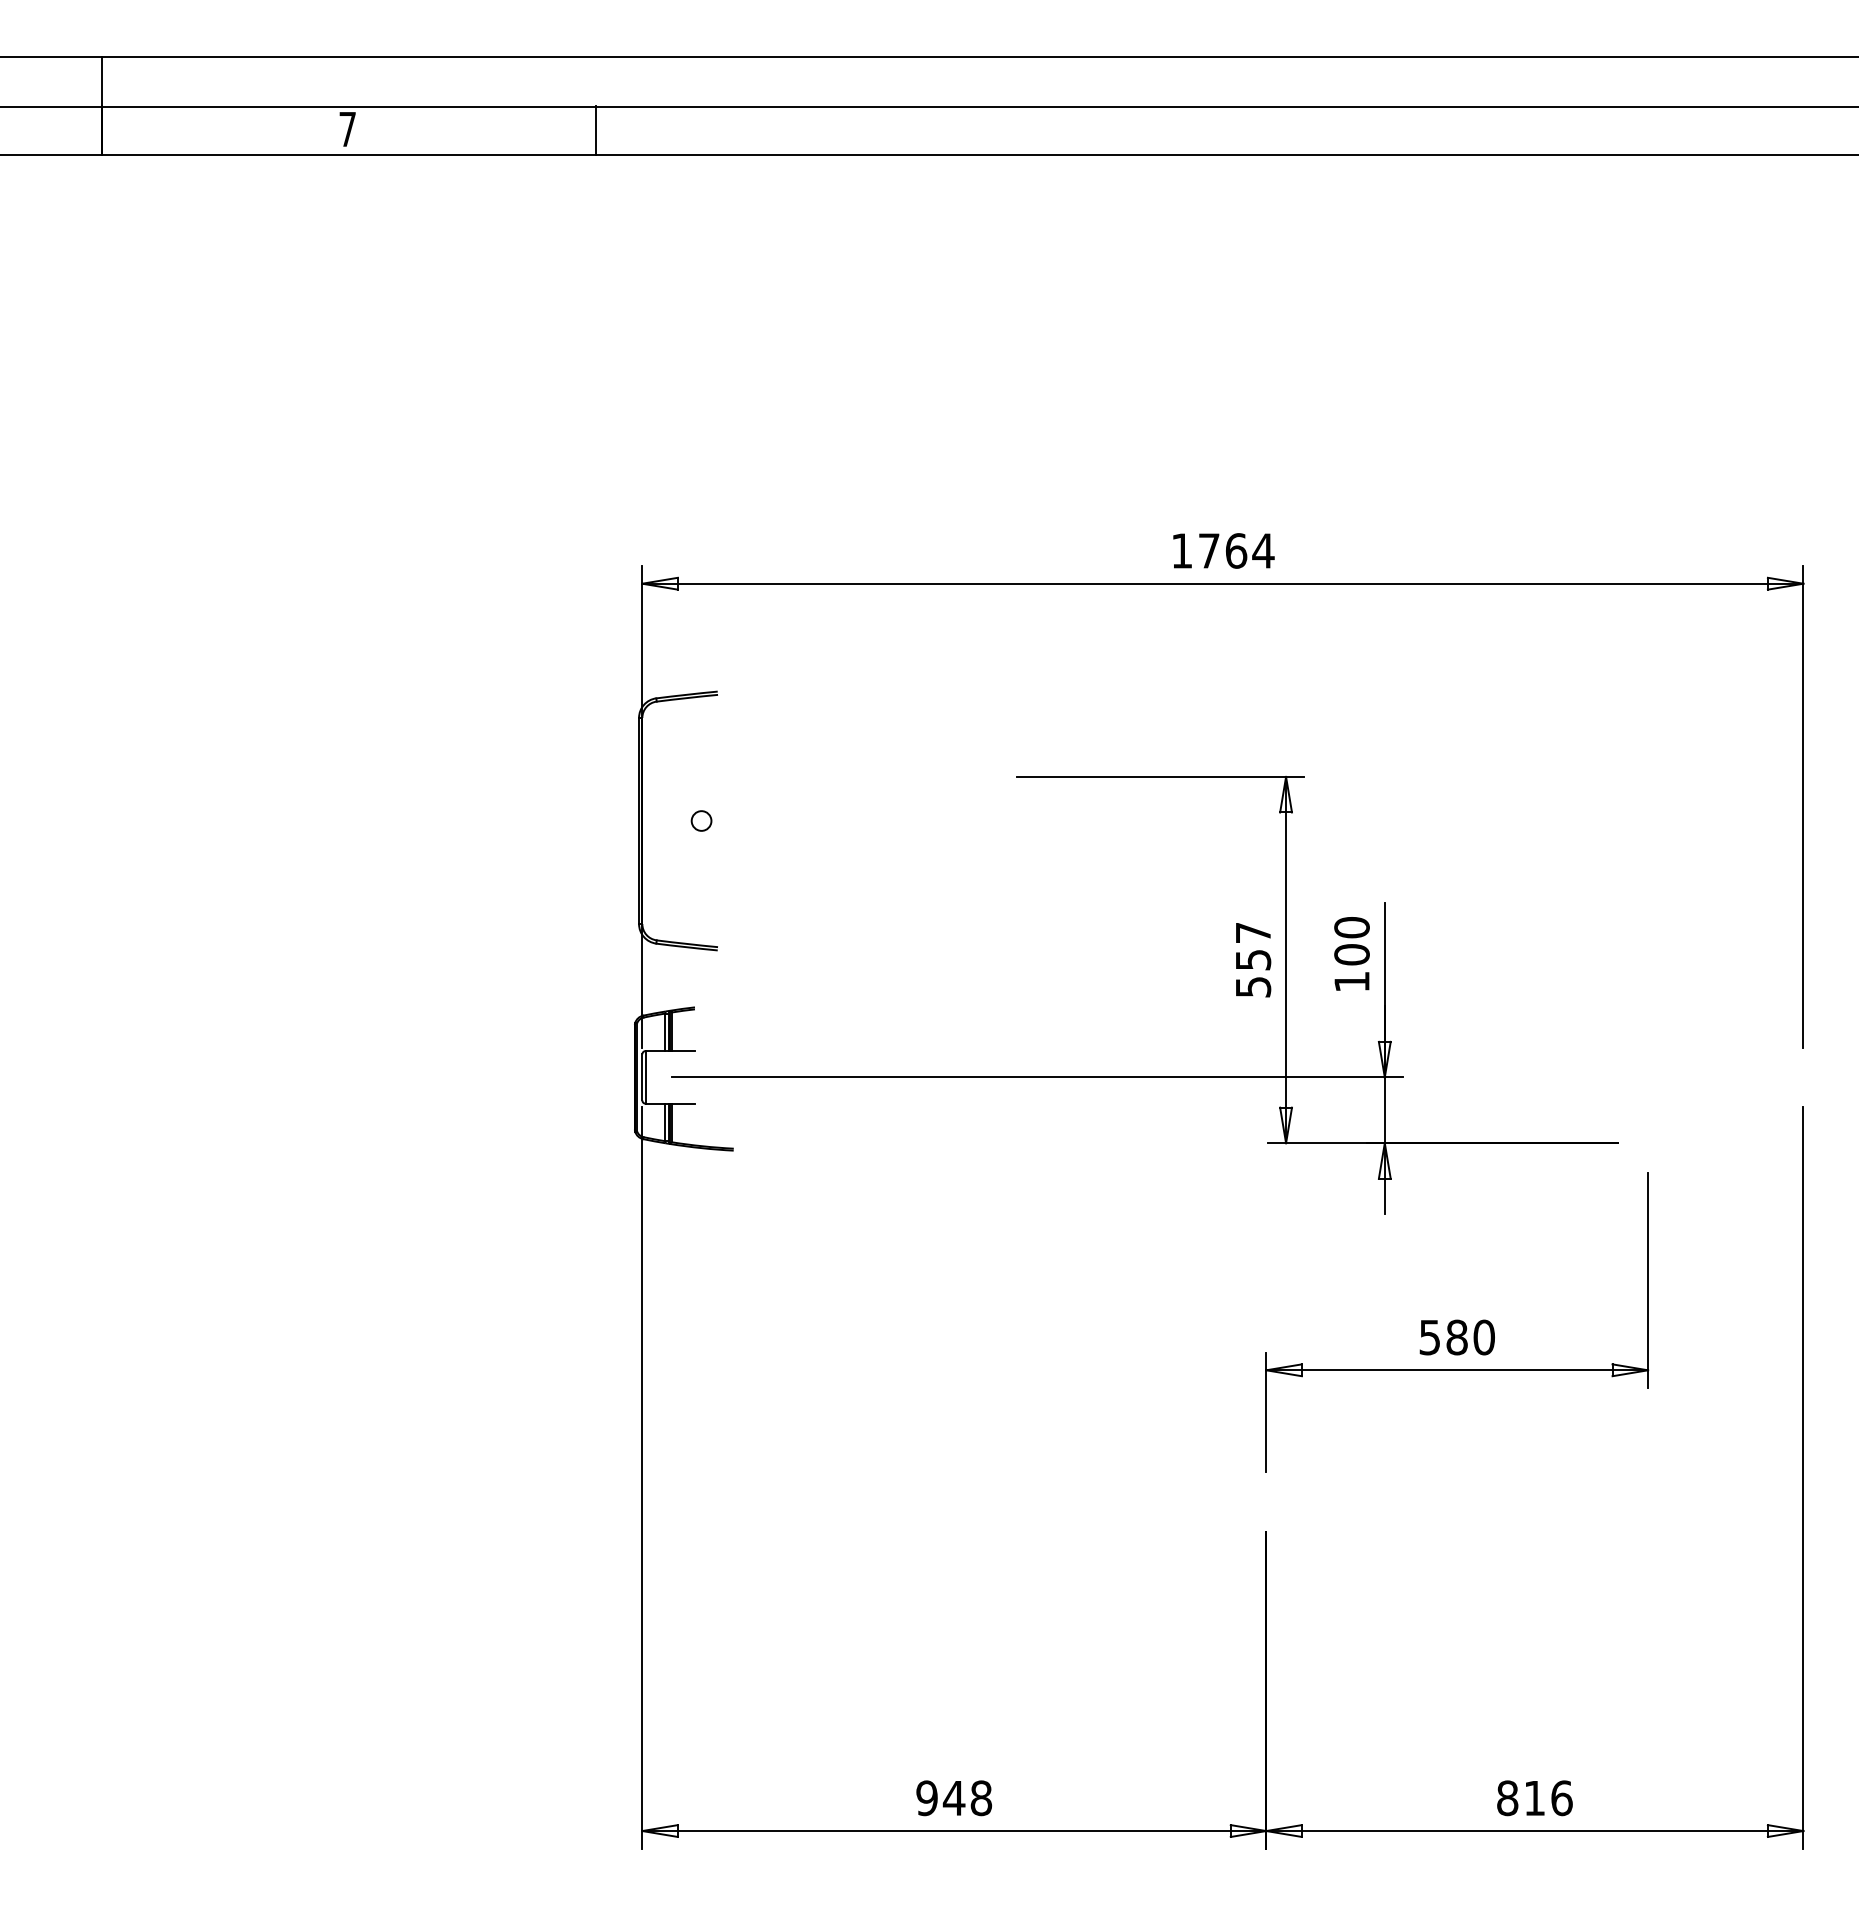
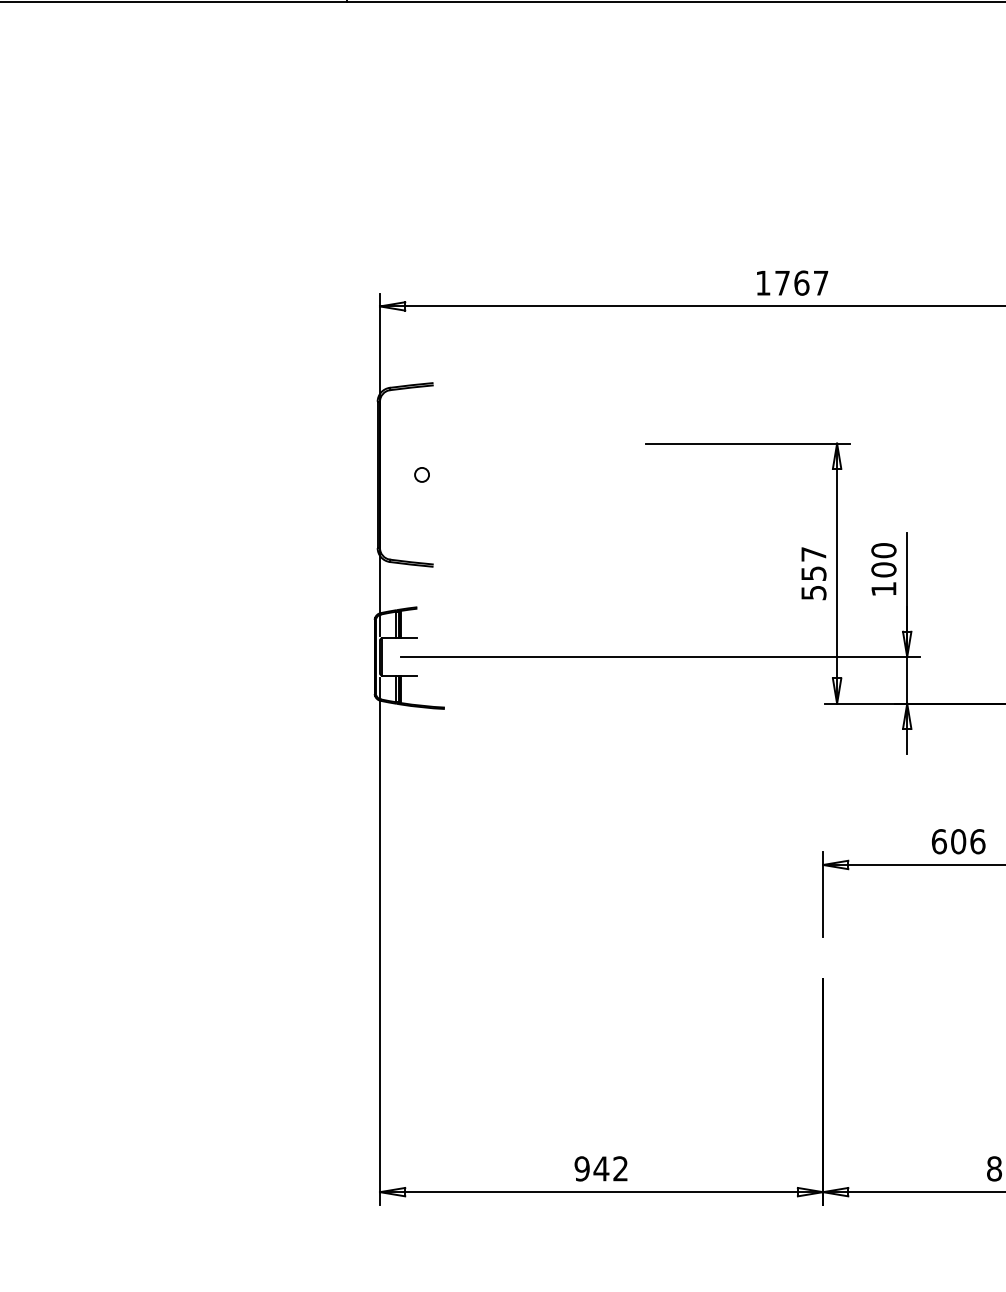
text: (1263, 550) -> (821, 282), 1764 -> 1767
text: (1457, 1337) -> (958, 841), 580 -> 606
text: (981, 1798) -> (620, 1169), 948 -> 942

